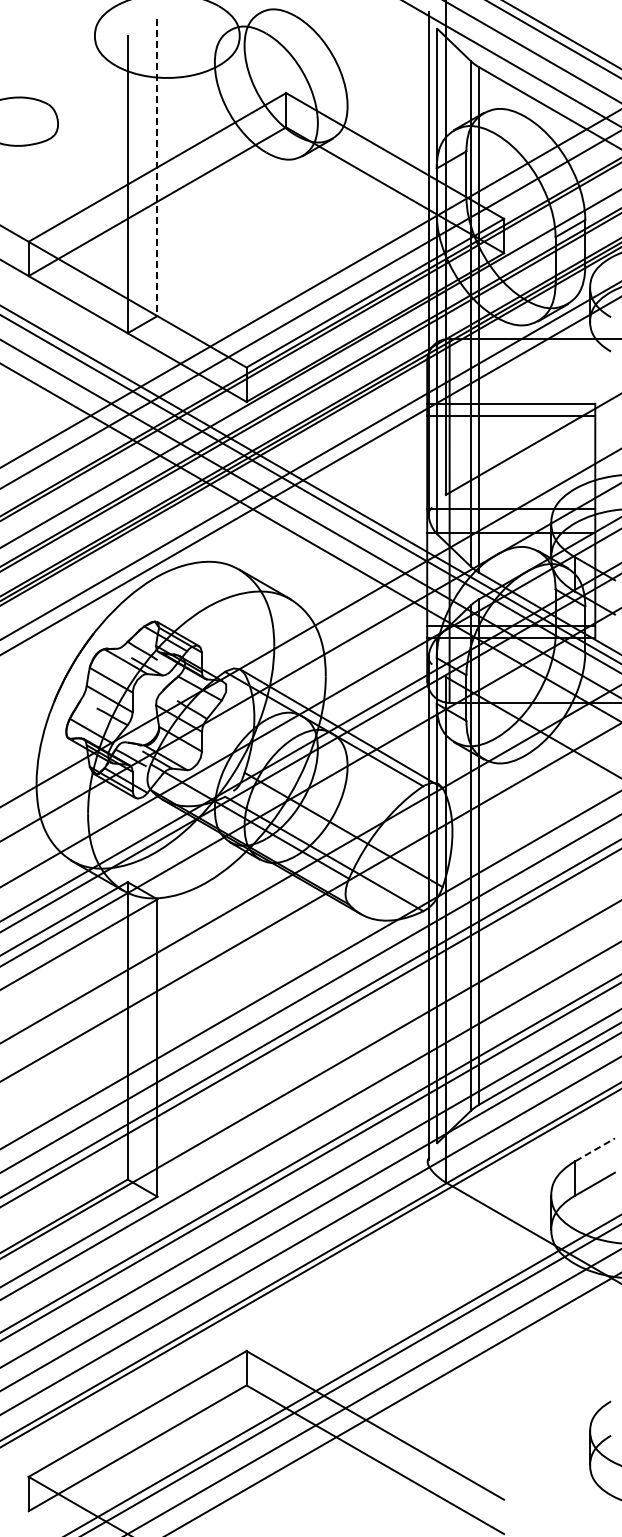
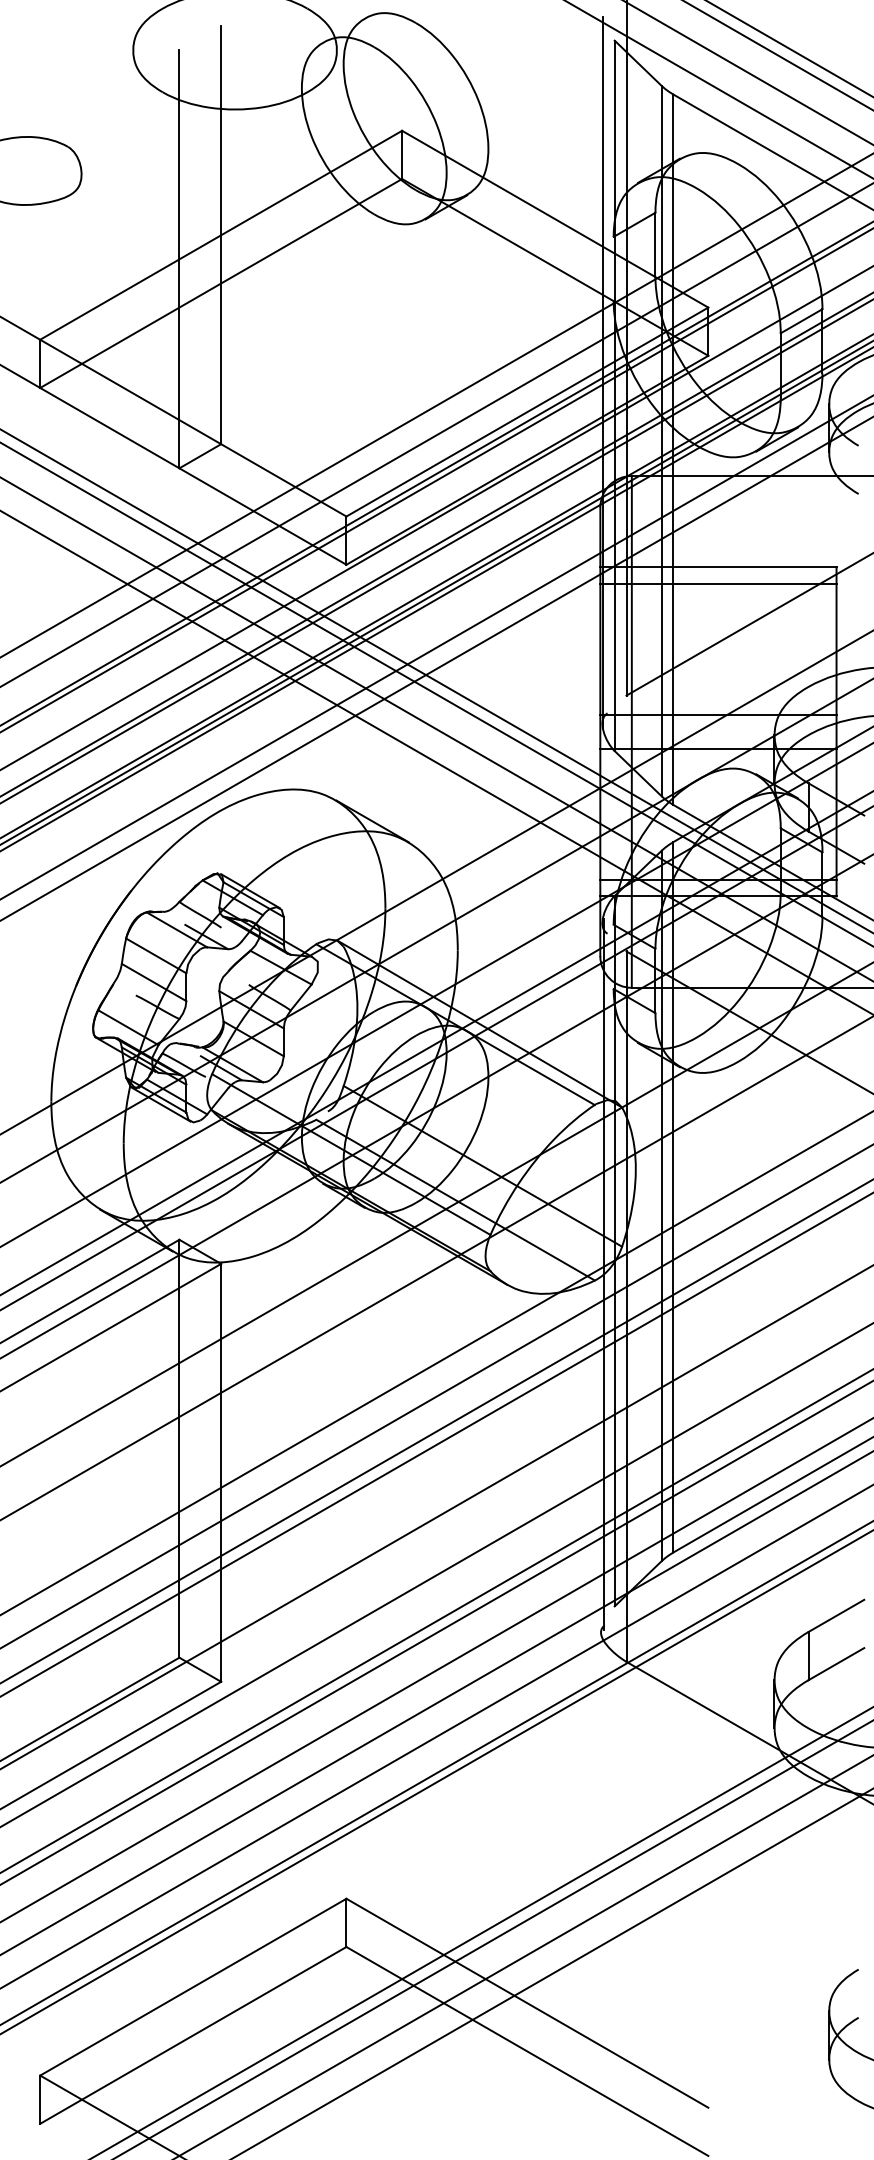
line: (157, 167) -> (221, 235), dashed -> solid
line: (595, 1149) -> (836, 1615), dashed -> solid

